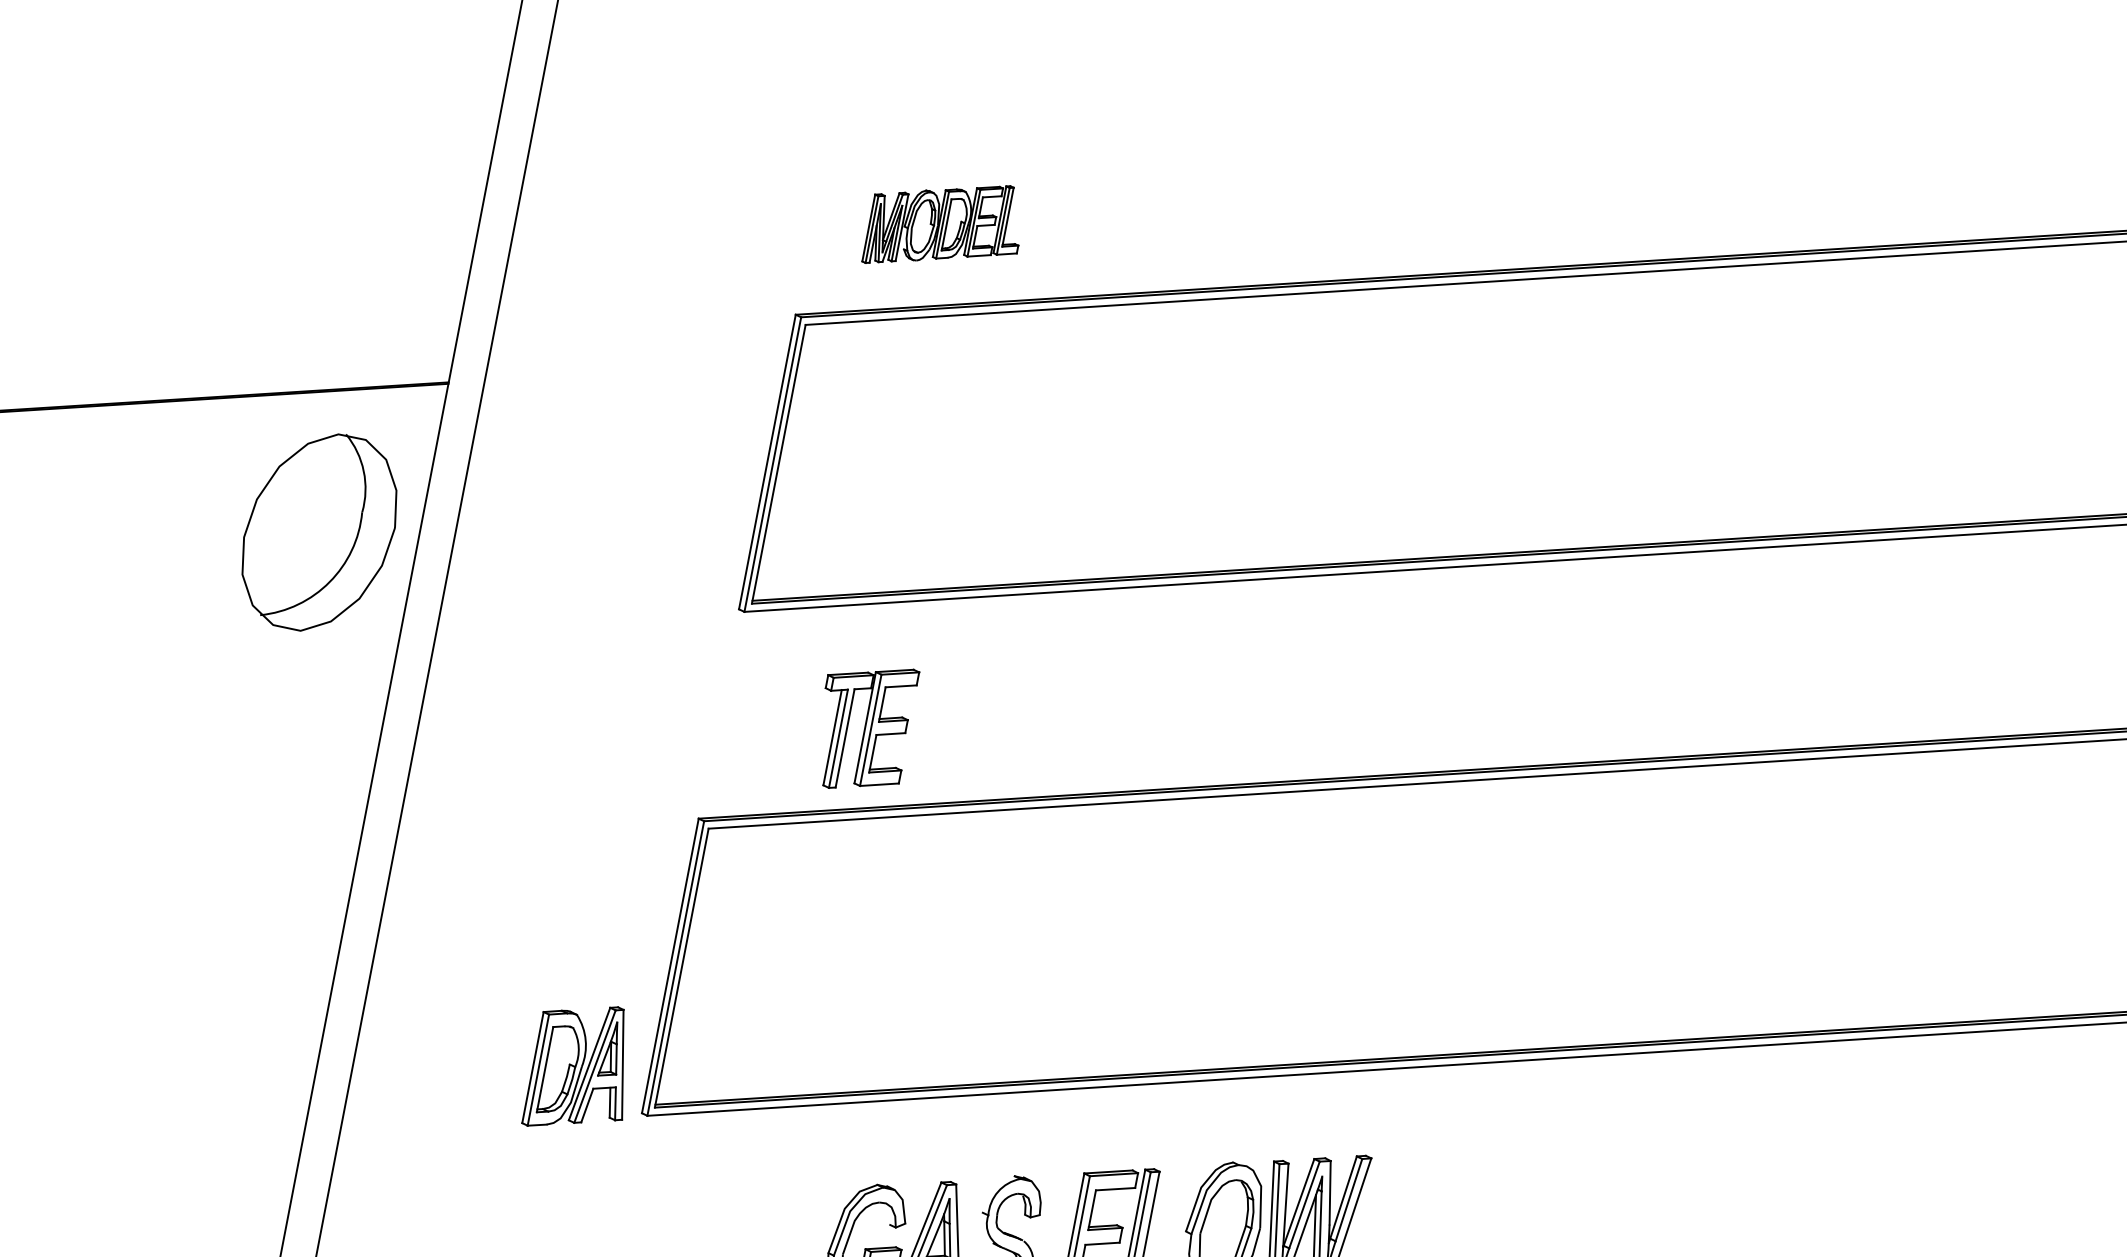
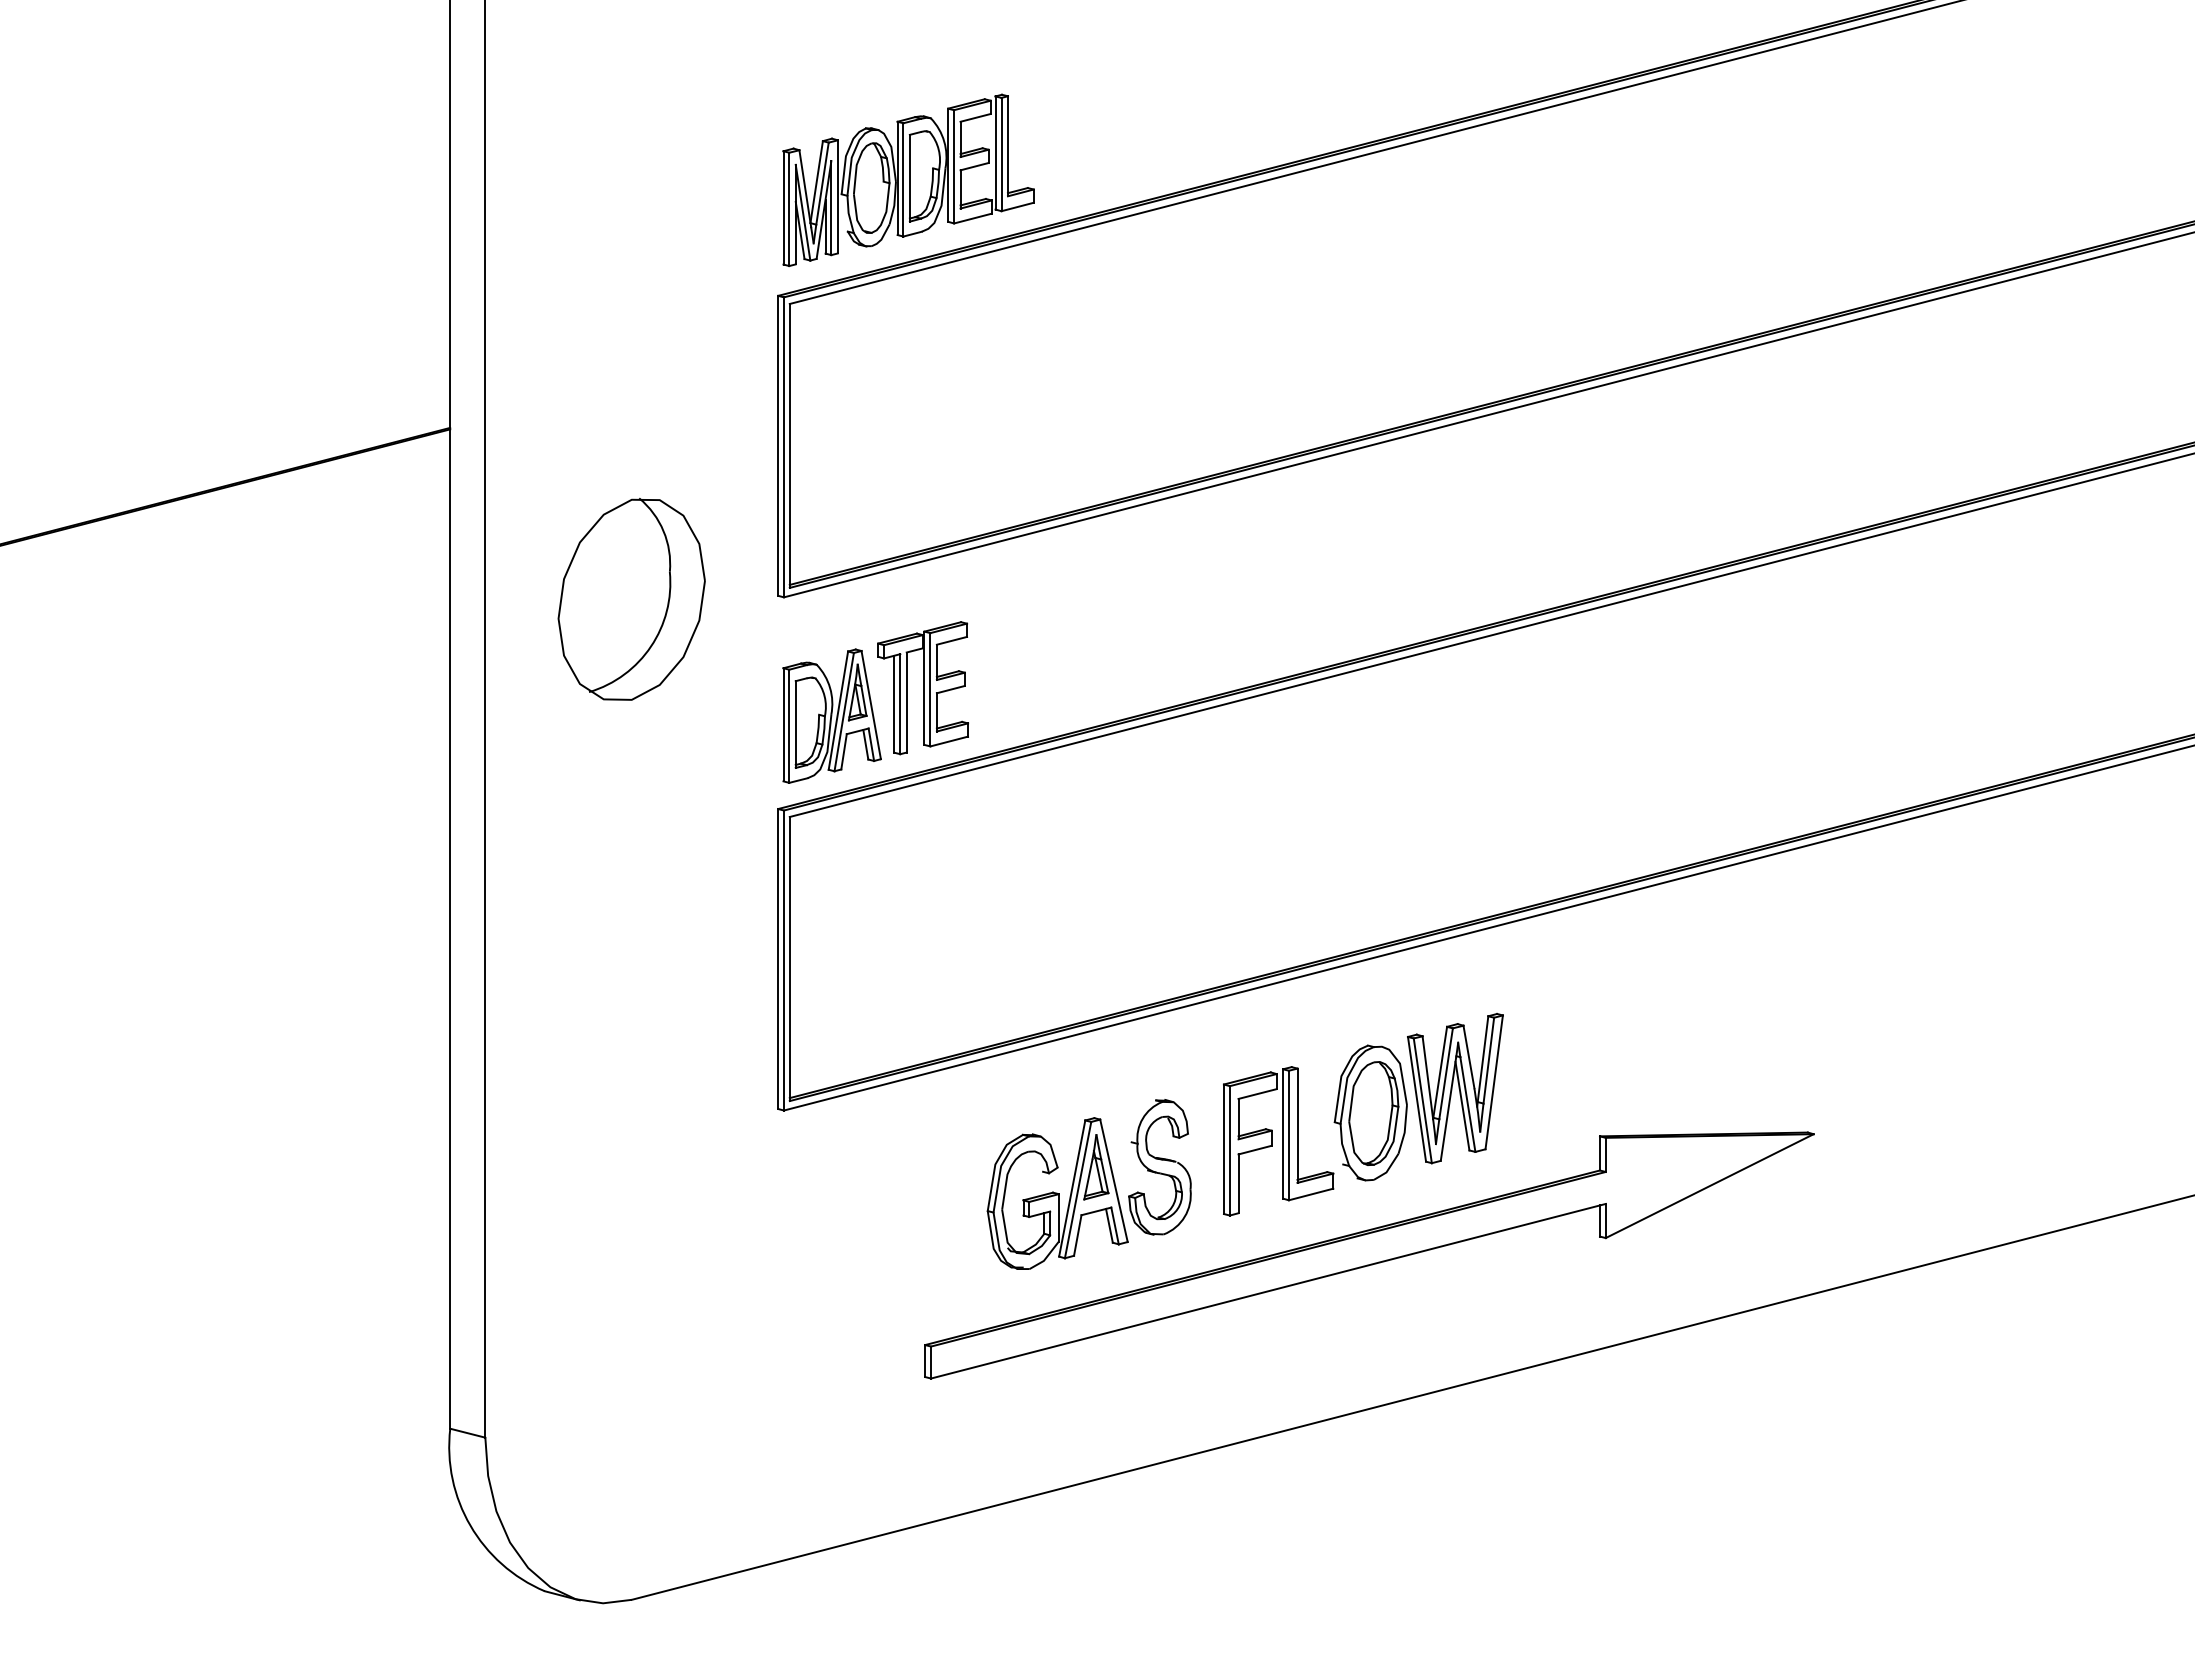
part: (945, 226) -> (908, 180), size x1.67
part: (319, 532) -> (631, 599), moved
part: (581, 1067) -> (831, 715), moved

